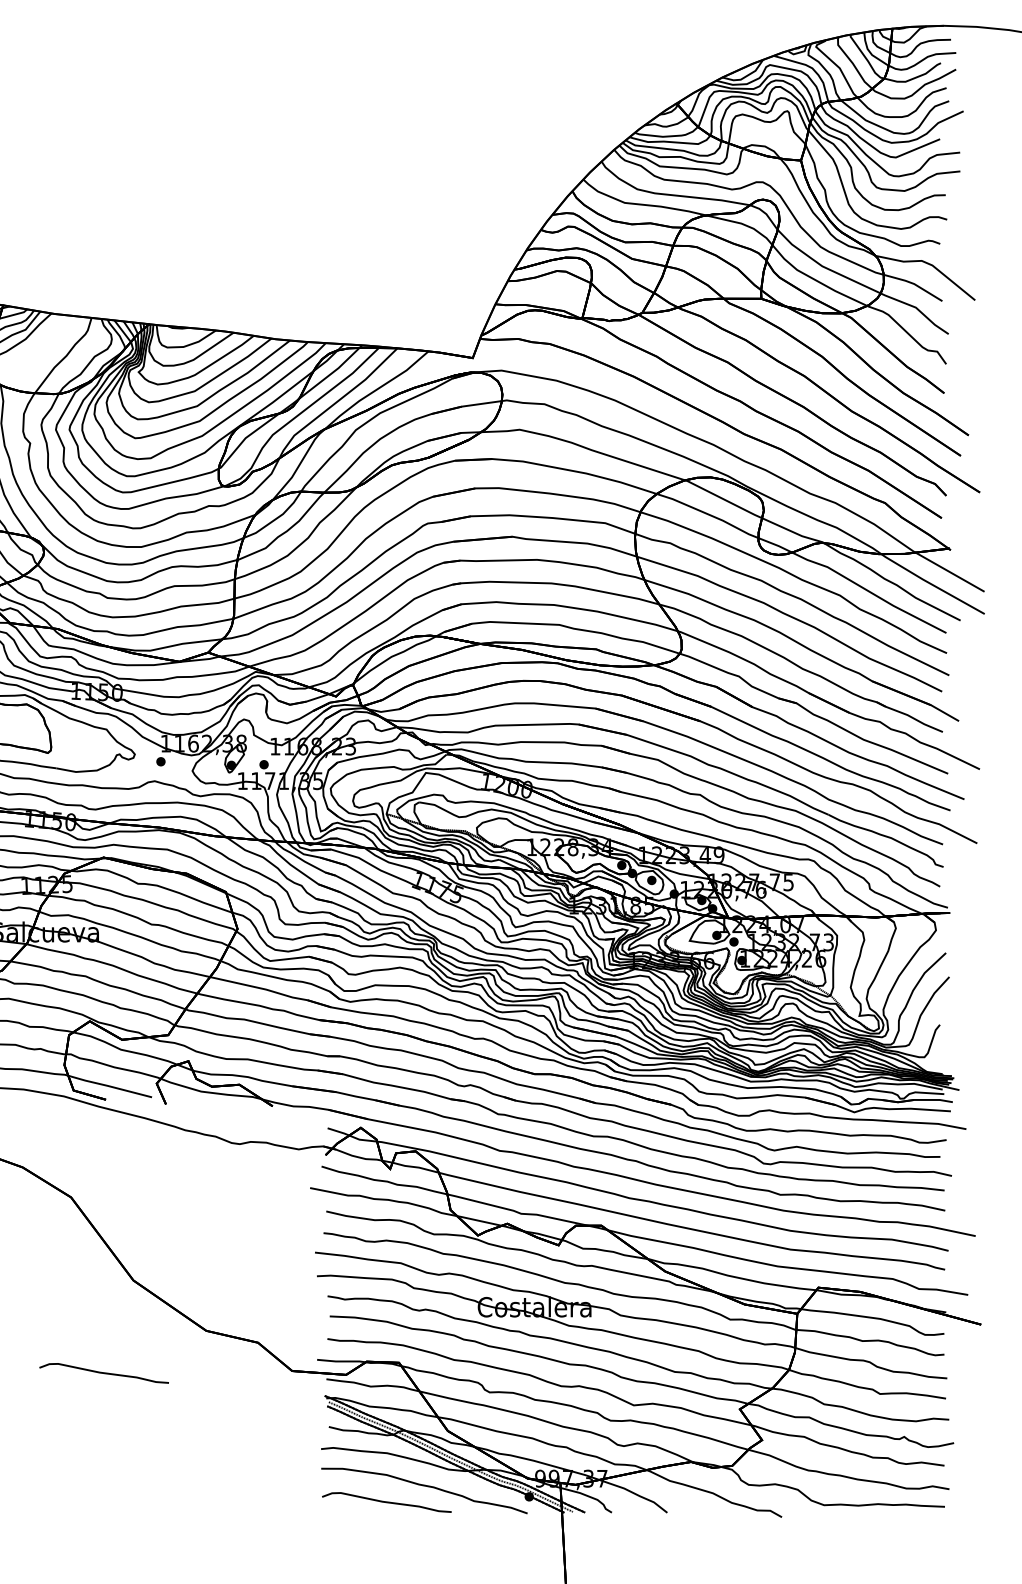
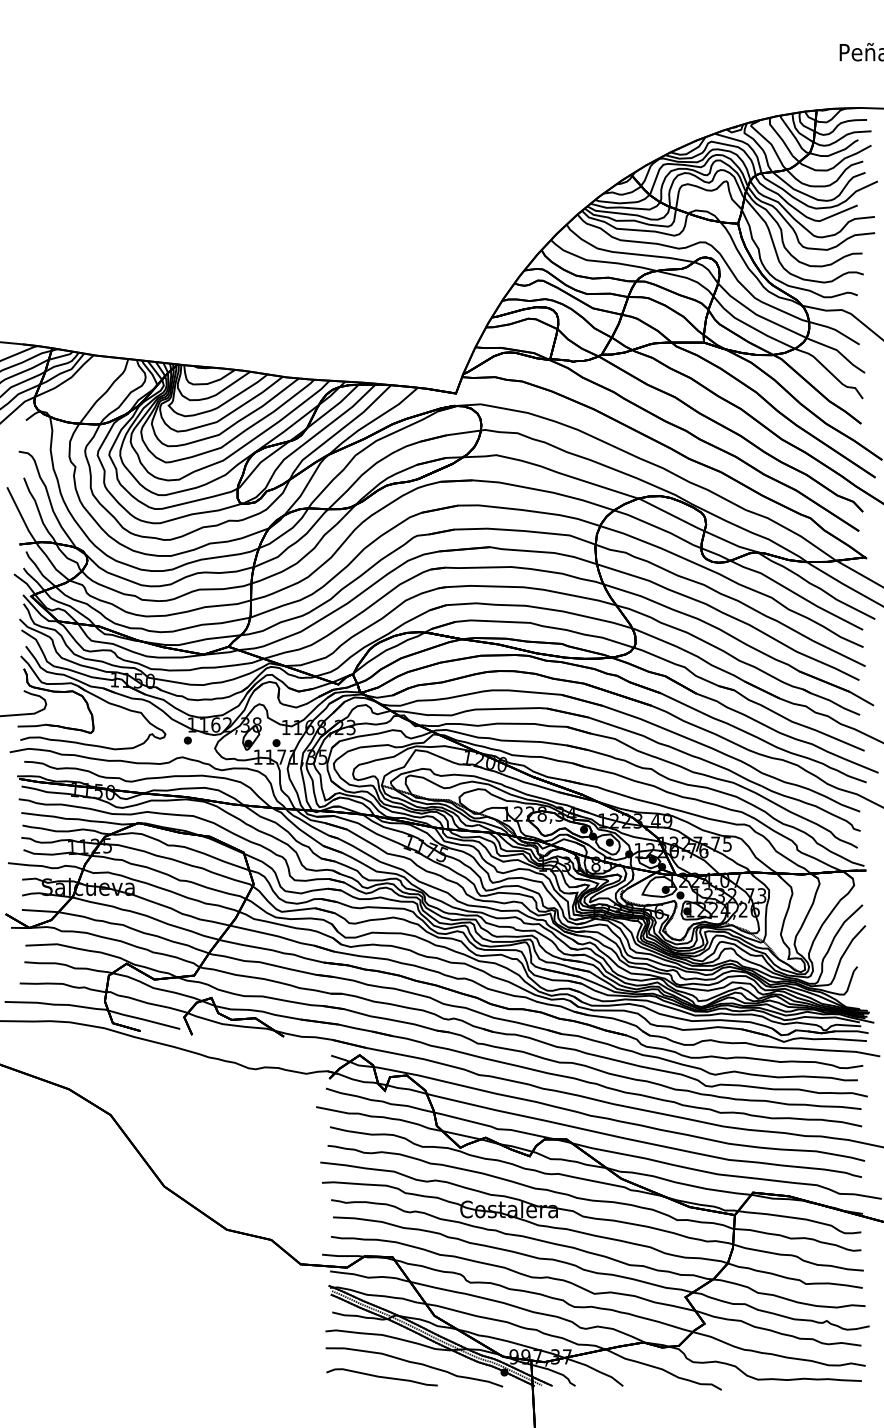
part: (103, 1373) -> (138, 1266), removed

